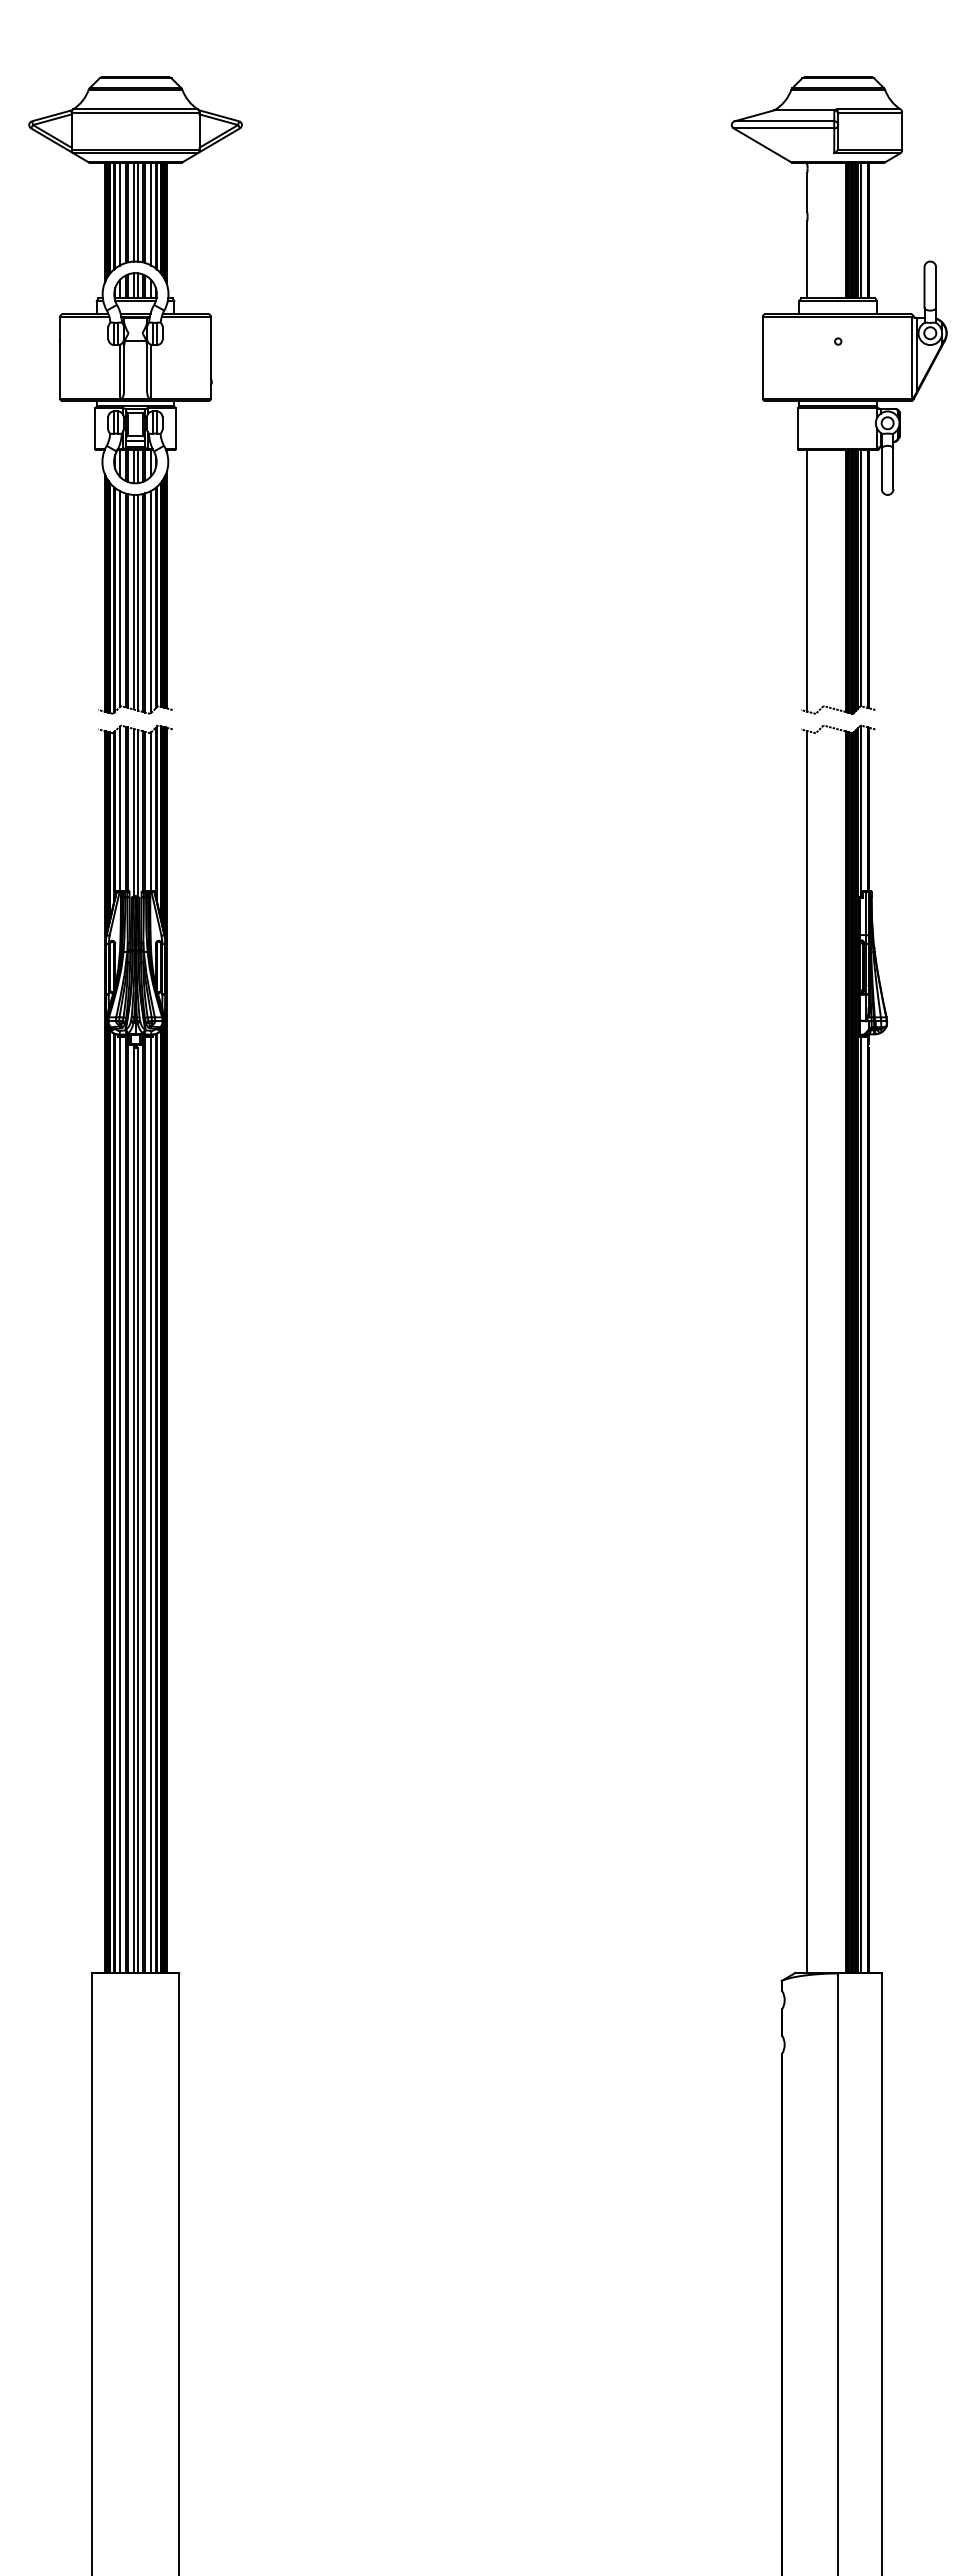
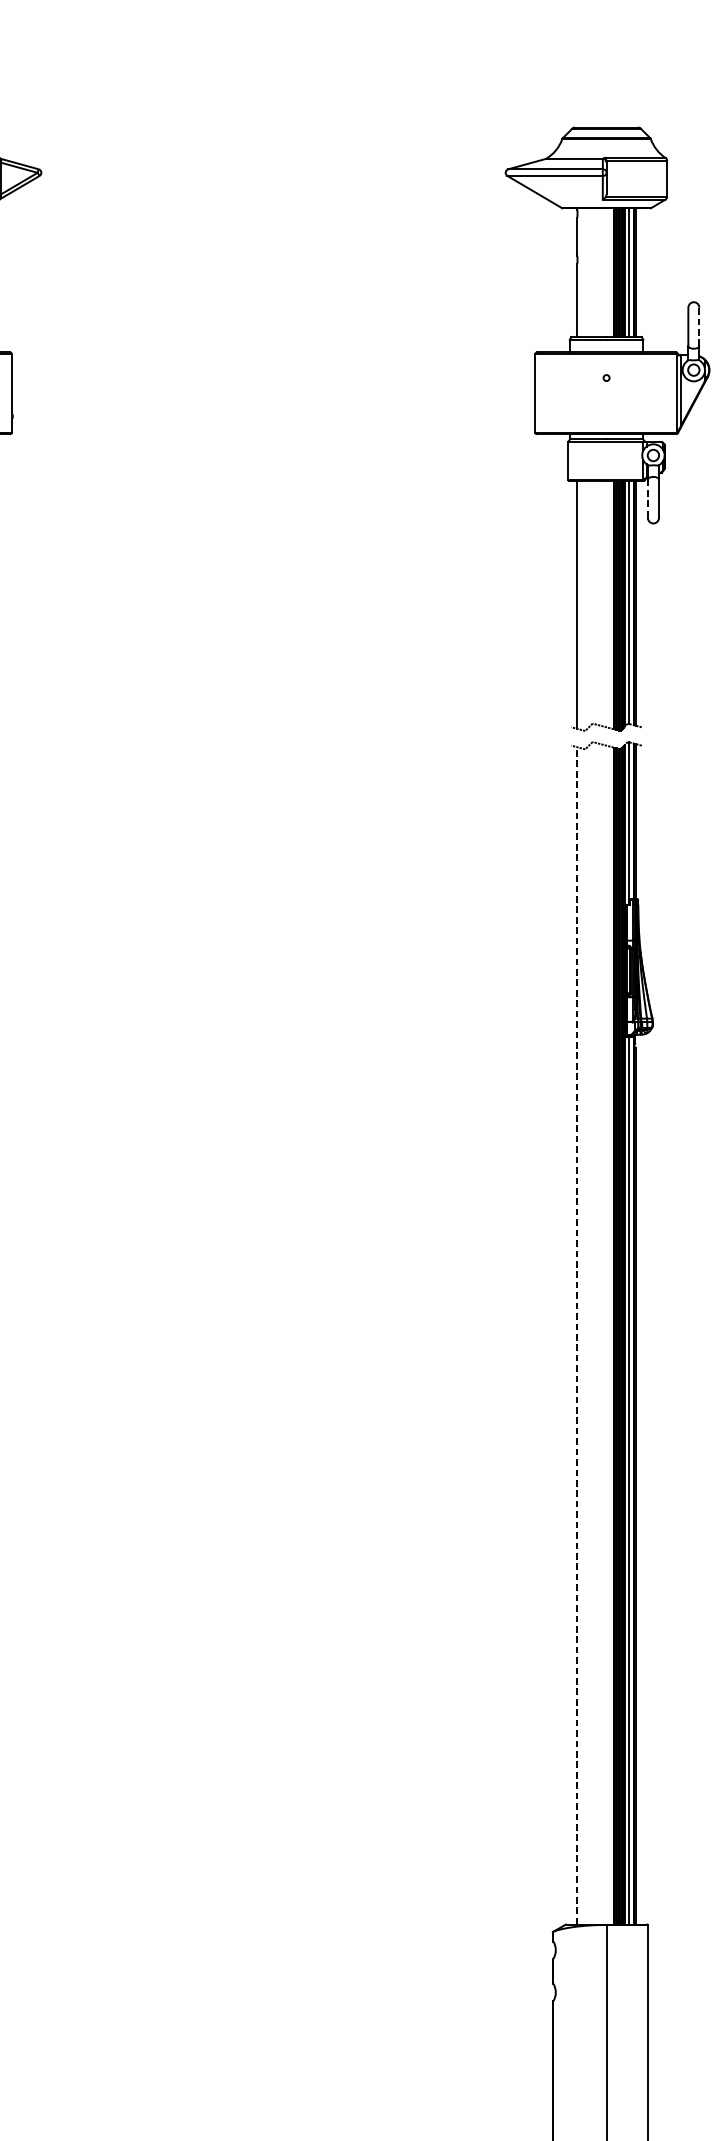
line: (936, 287) -> (699, 326), solid -> dashed
line: (881, 469) -> (647, 499), solid -> dashed
line: (807, 1352) -> (577, 1336), solid -> dashed

